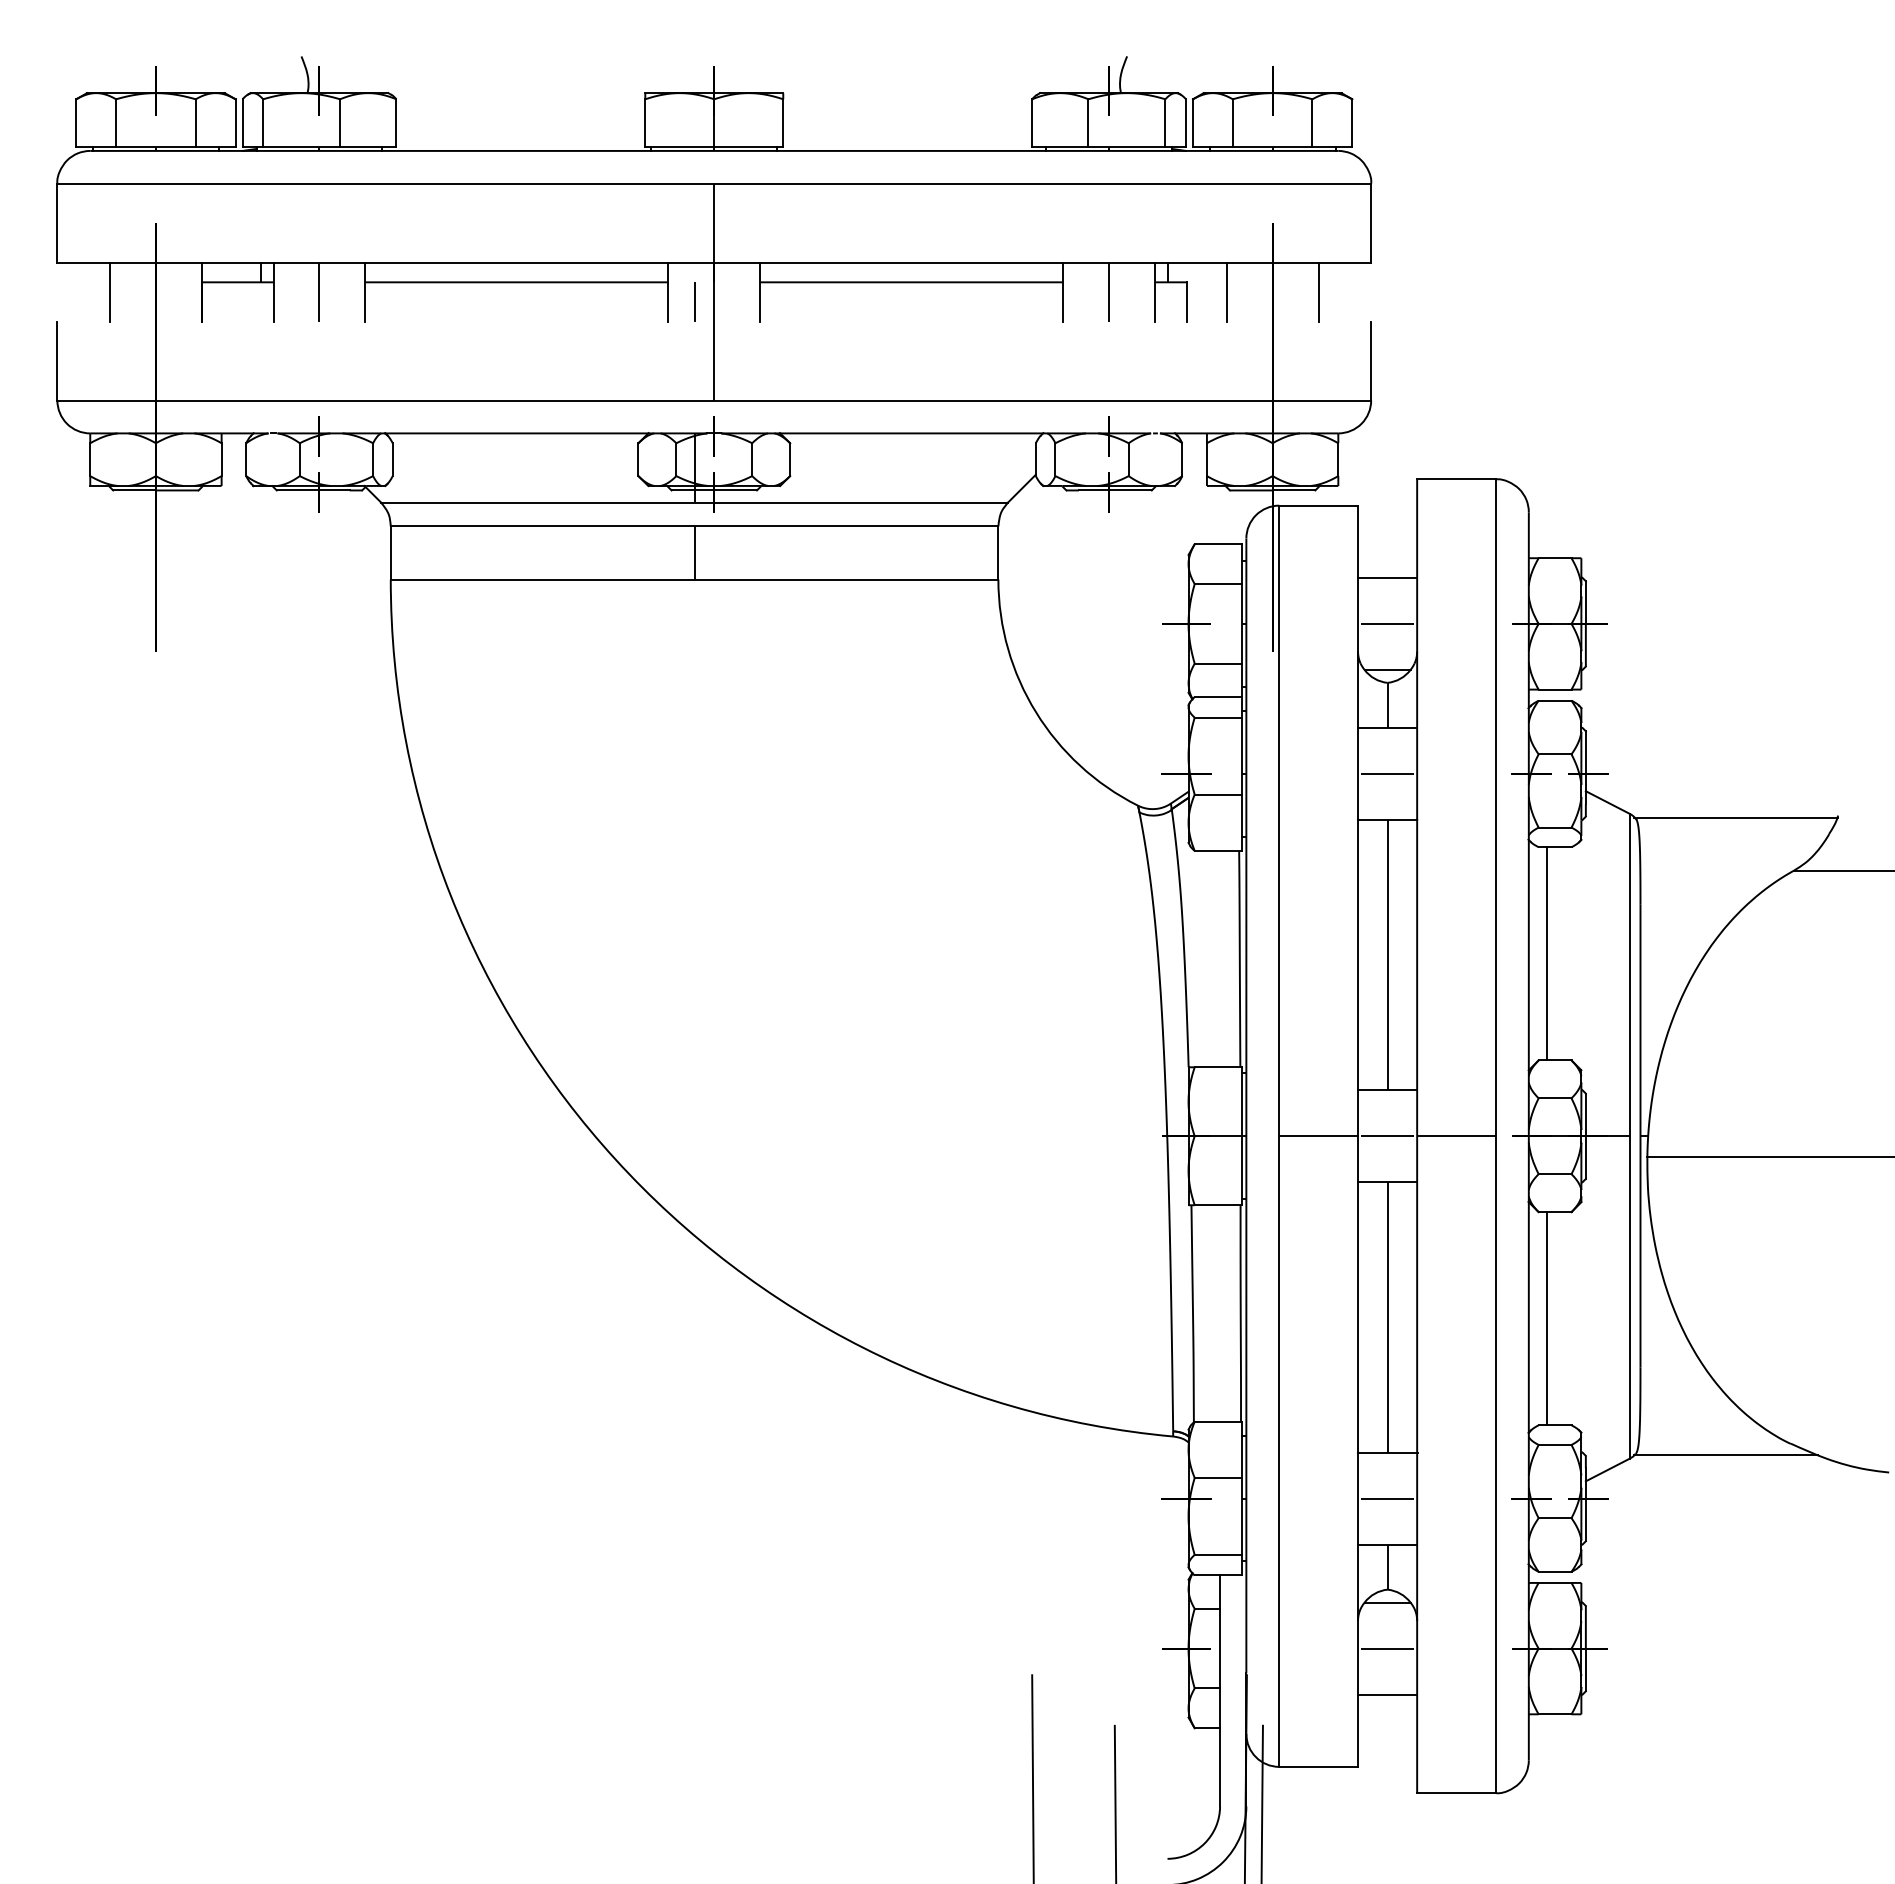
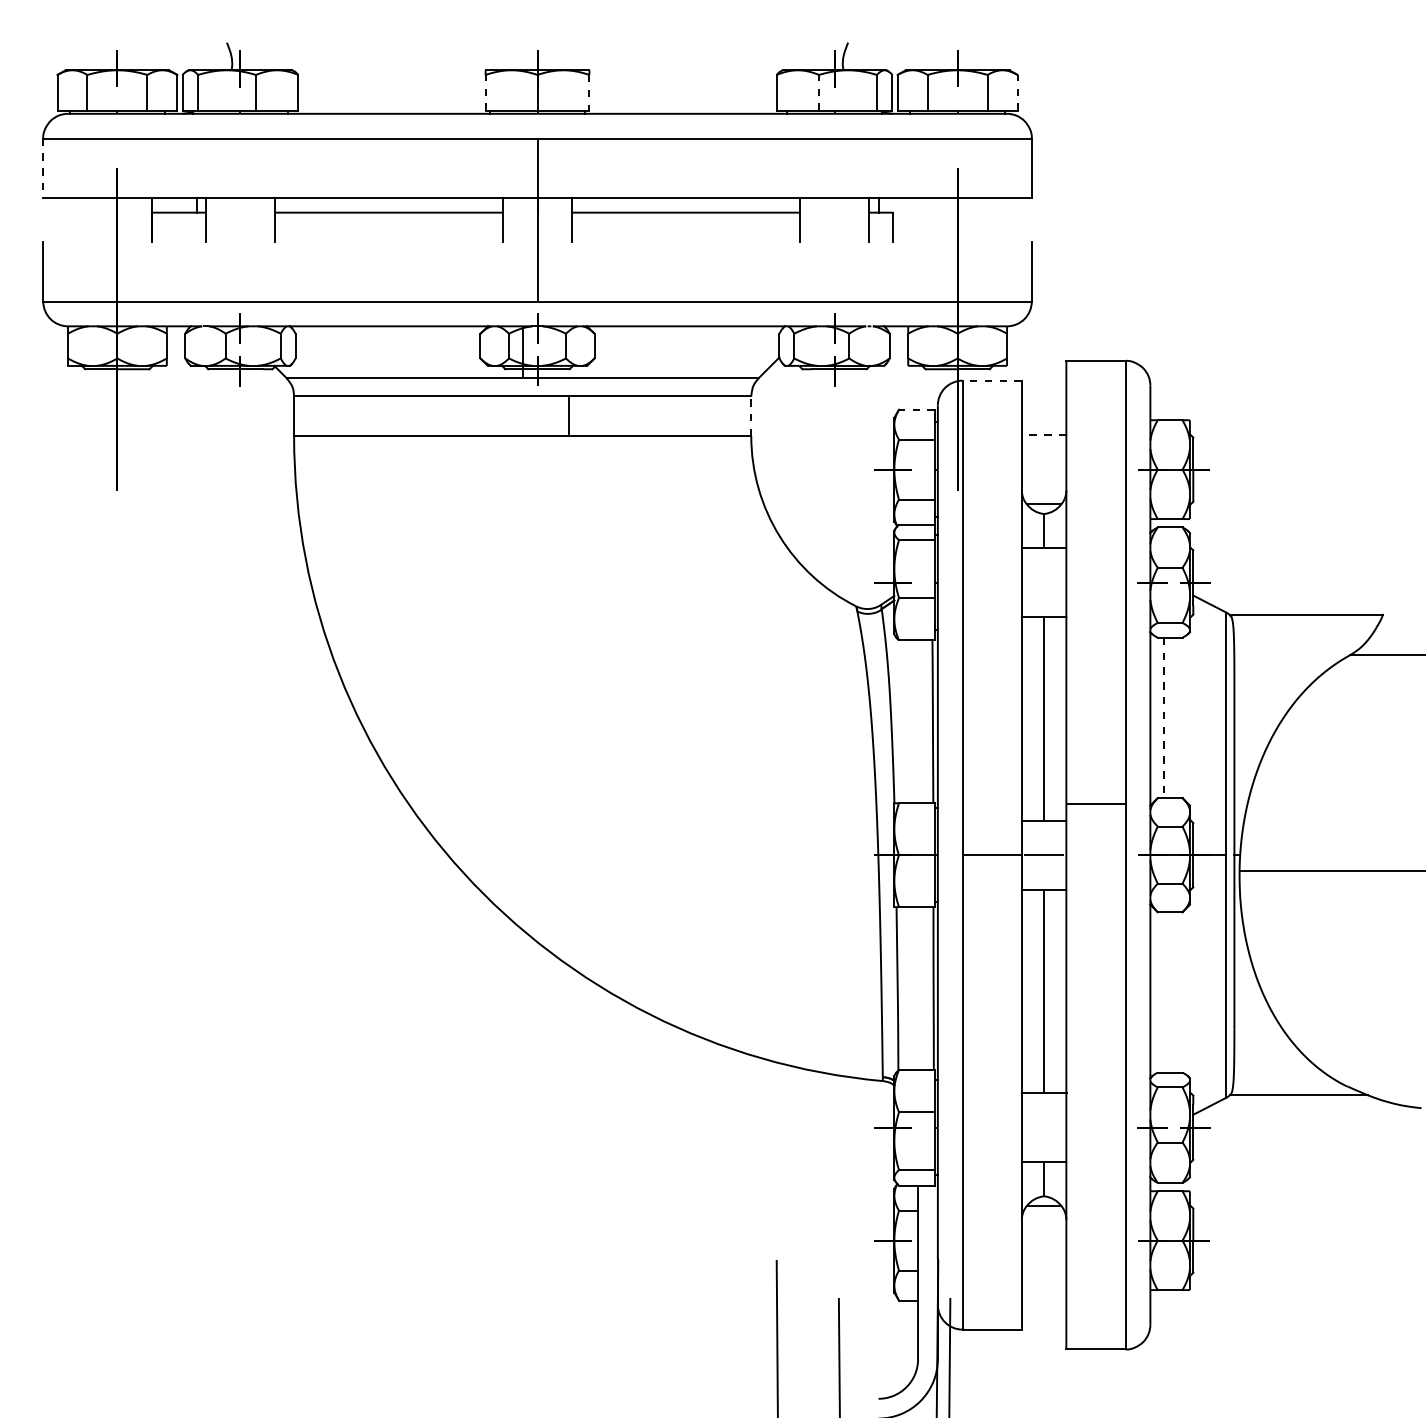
line: (645, 123) -> (485, 93), solid -> dashed
line: (783, 123) -> (589, 93), solid -> dashed
line: (1088, 123) -> (819, 93), solid -> dashed
line: (1352, 123) -> (1017, 93), solid -> dashed
line: (57, 223) -> (43, 168), solid -> dashed
line: (109, 291) -> (82, 219), removed
line: (319, 291) -> (240, 219), removed
line: (1109, 291) -> (834, 219), removed
line: (1226, 291) -> (922, 219), removed
line: (1318, 291) -> (992, 219), removed
line: (694, 301) -> (522, 227), removed
line: (1318, 505) -> (992, 380), solid -> dashed
line: (1218, 544) -> (916, 409), solid -> dashed
line: (694, 552) -> (569, 415), moved
line: (998, 552) -> (751, 415), solid -> dashed
line: (1387, 577) -> (1044, 434), solid -> dashed
line: (1387, 623) -> (1044, 469), removed
line: (1387, 773) -> (1044, 582), removed
line: (1546, 953) -> (1163, 717), solid -> dashed
line: (1456, 1136) -> (1095, 804), moved
line: (1546, 1318) -> (1163, 992), removed
line: (1387, 1498) -> (1044, 1127), removed
line: (1387, 1648) -> (1044, 1240), removed
line: (1387, 1694) -> (1044, 1275), removed

